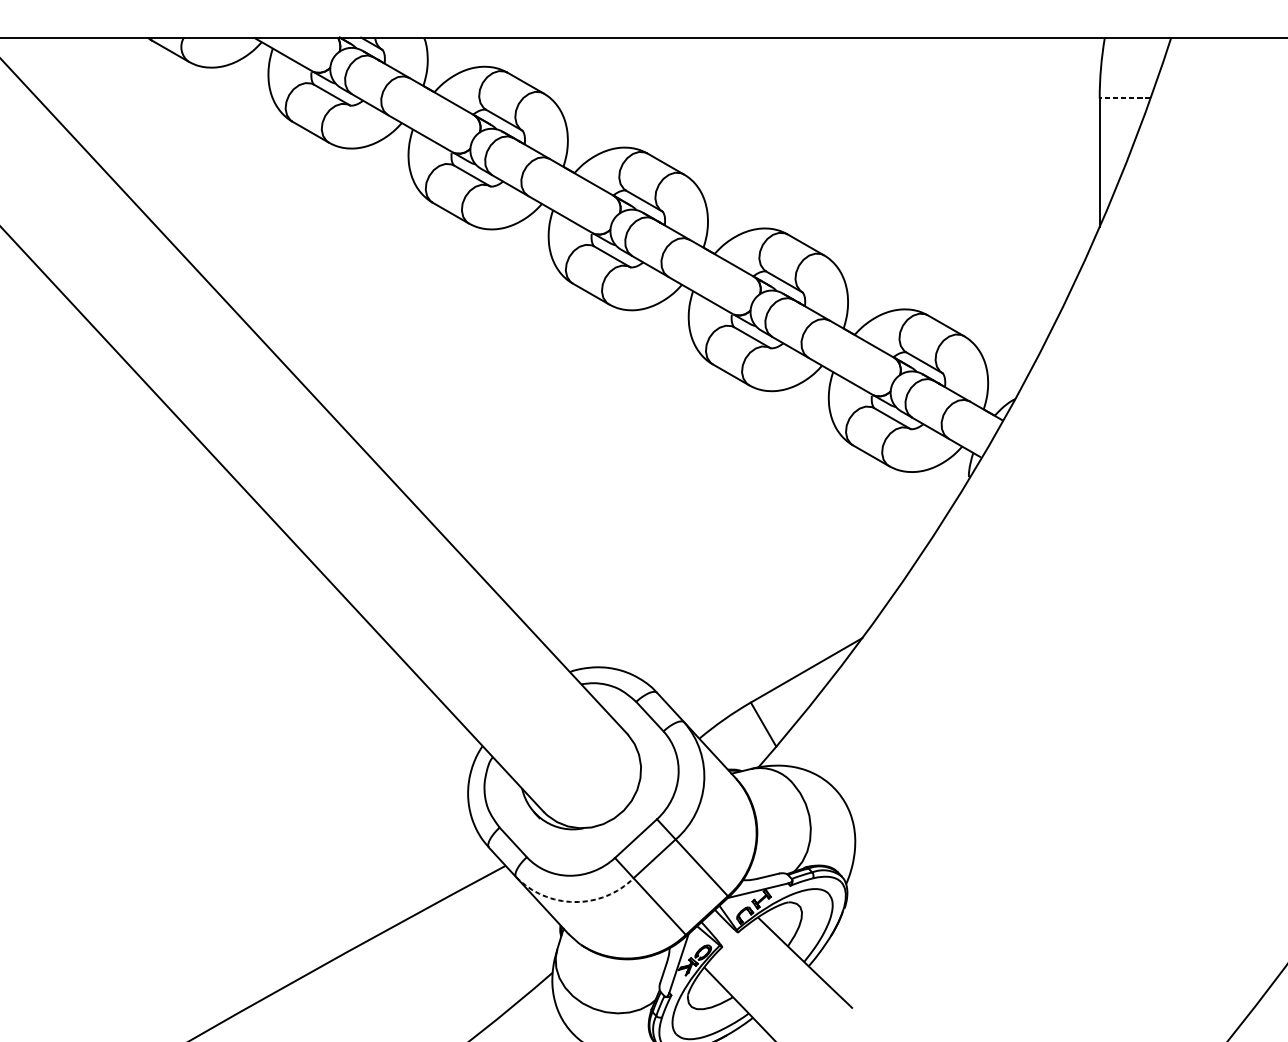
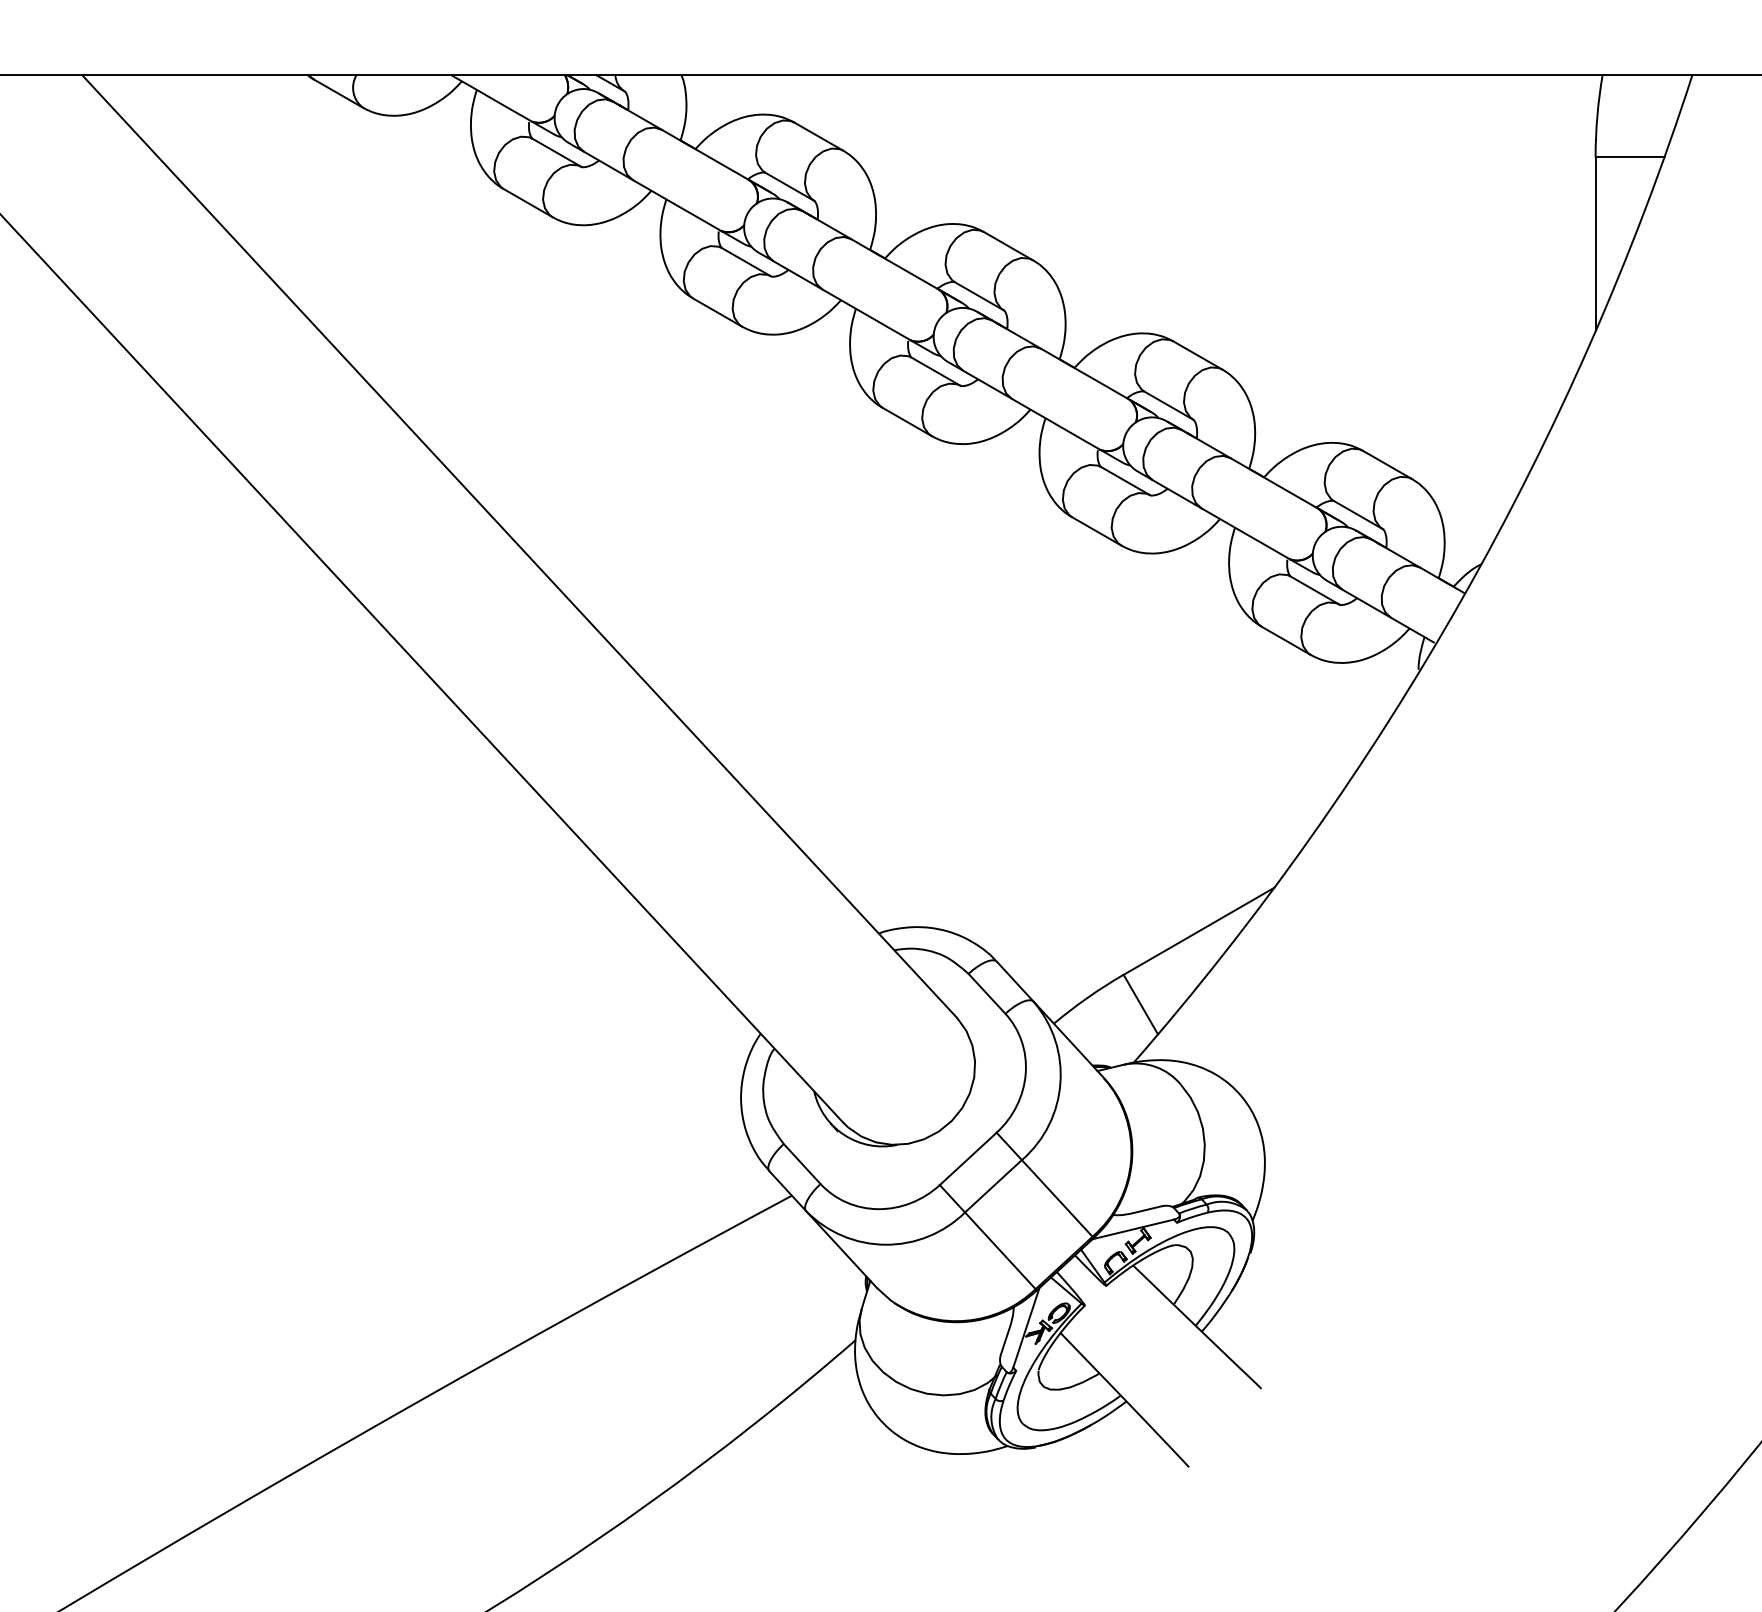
line: (1124, 98) -> (1629, 157), dashed -> solid
arc: (574, 901) -> (885, 1244), dashed -> solid

